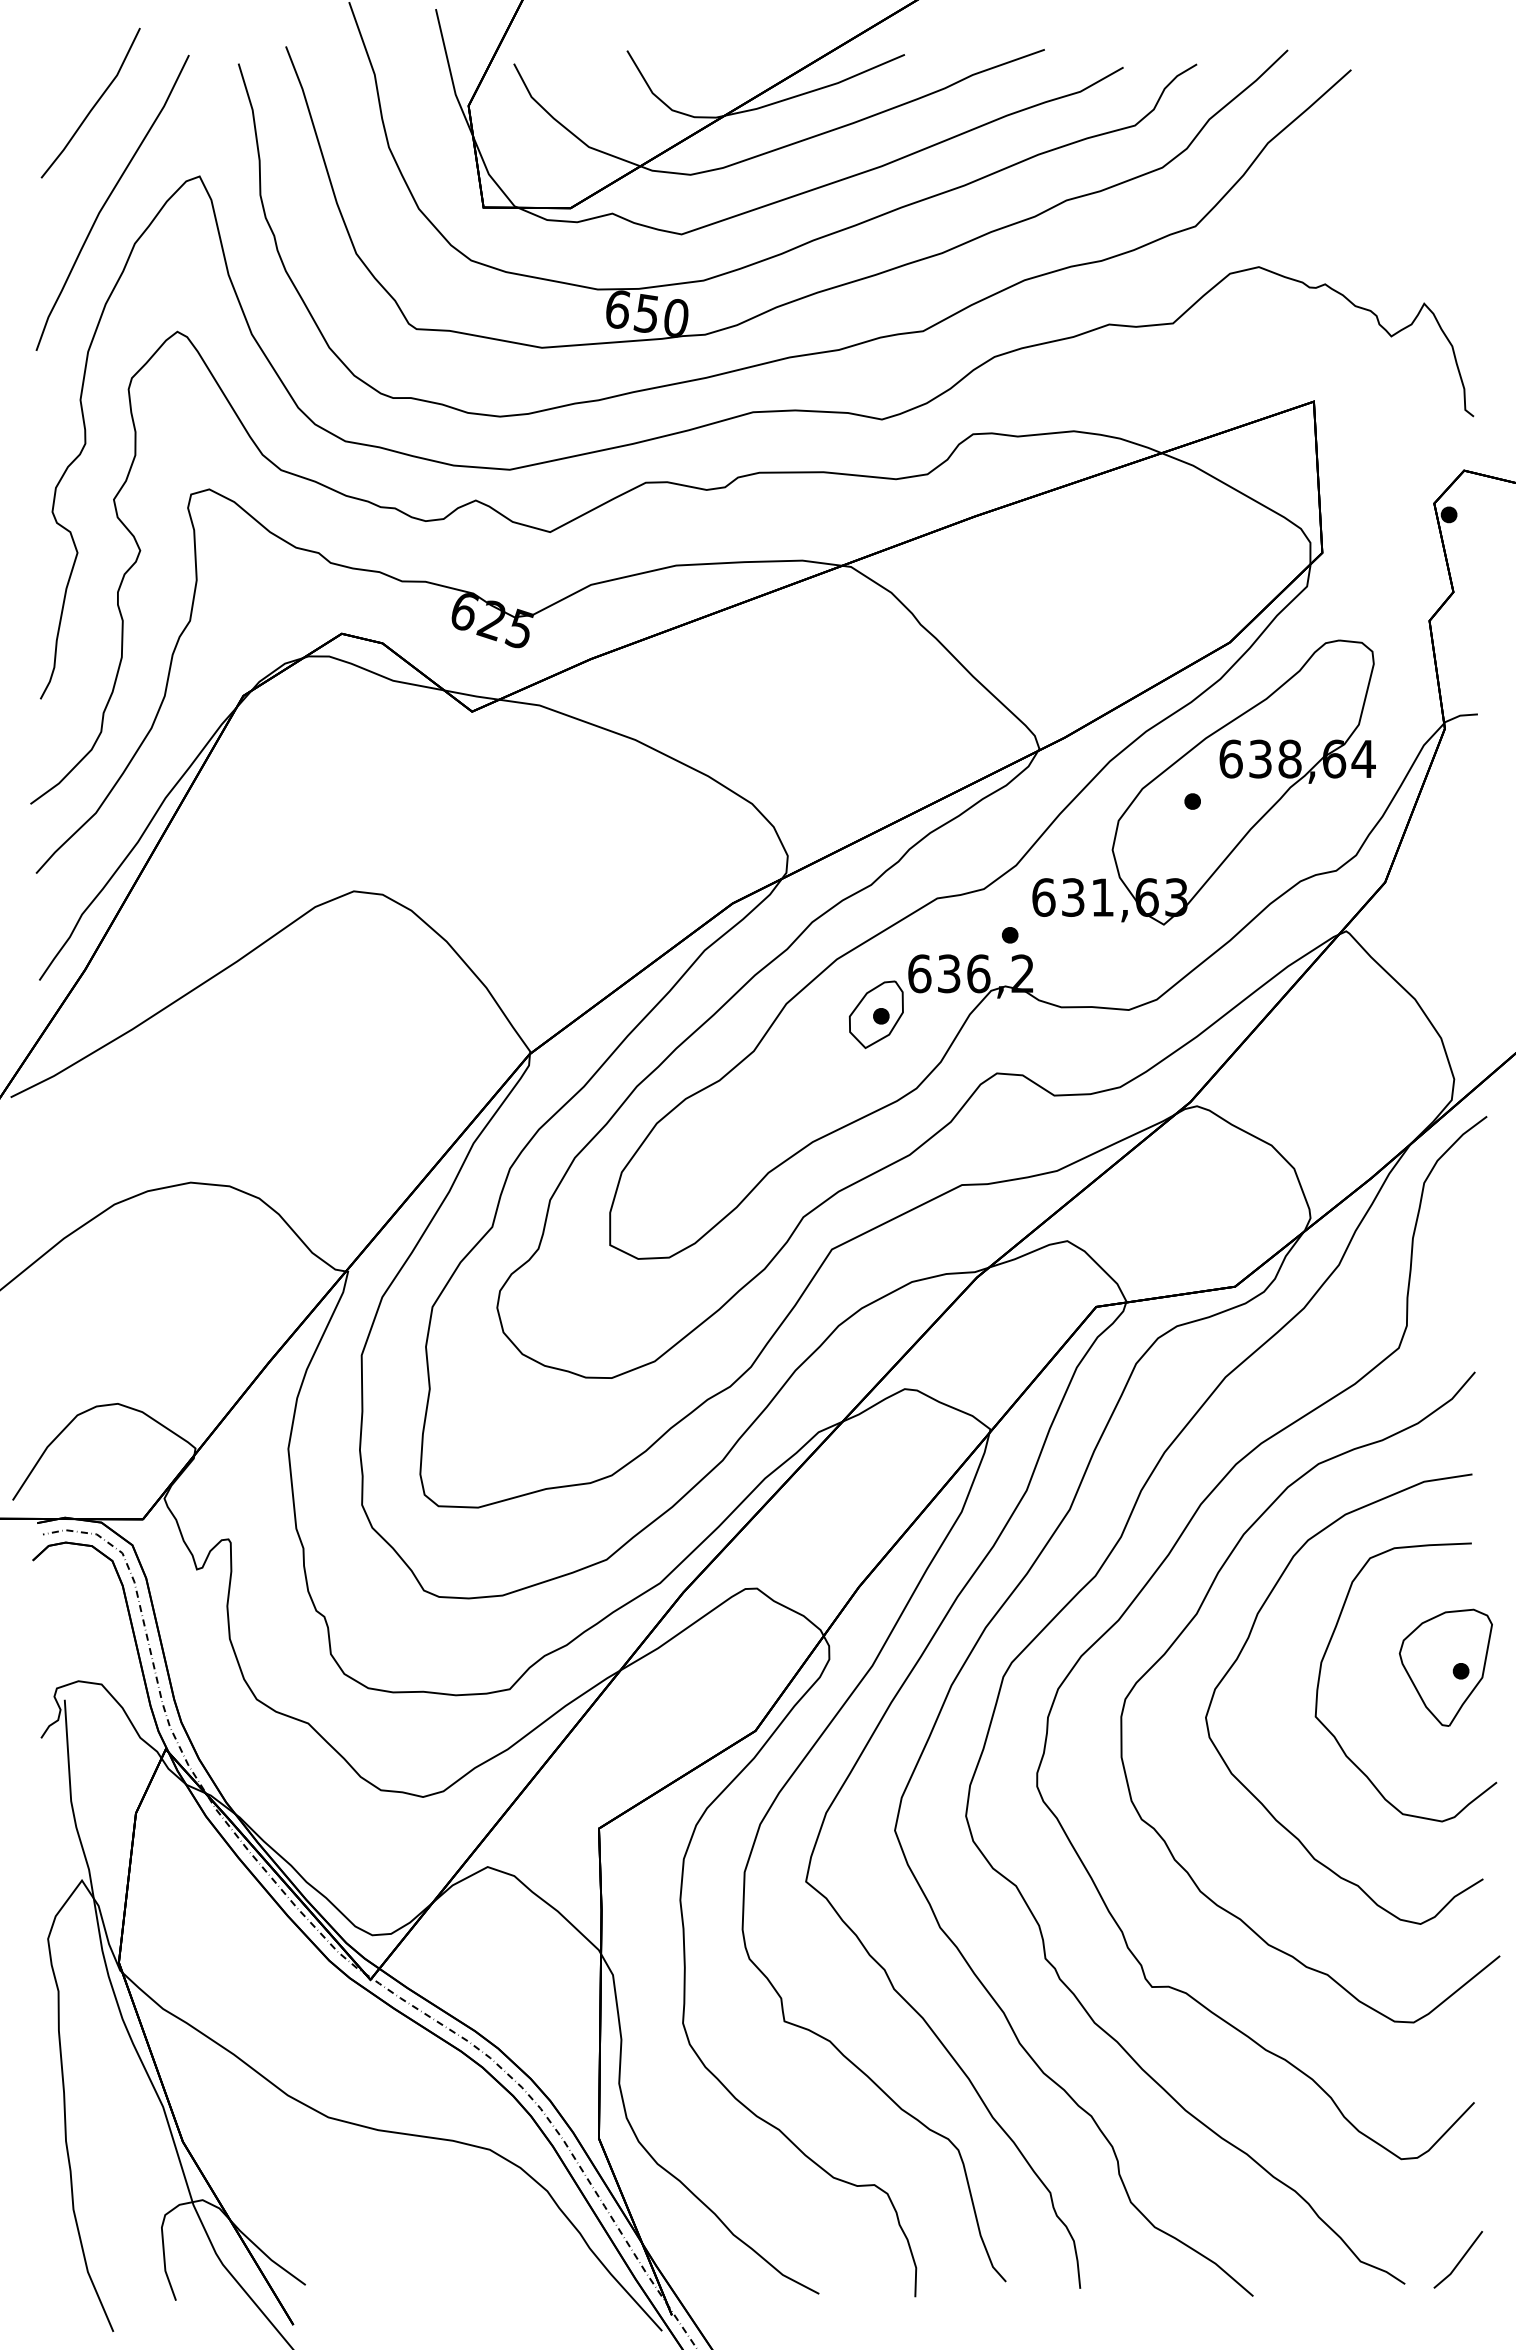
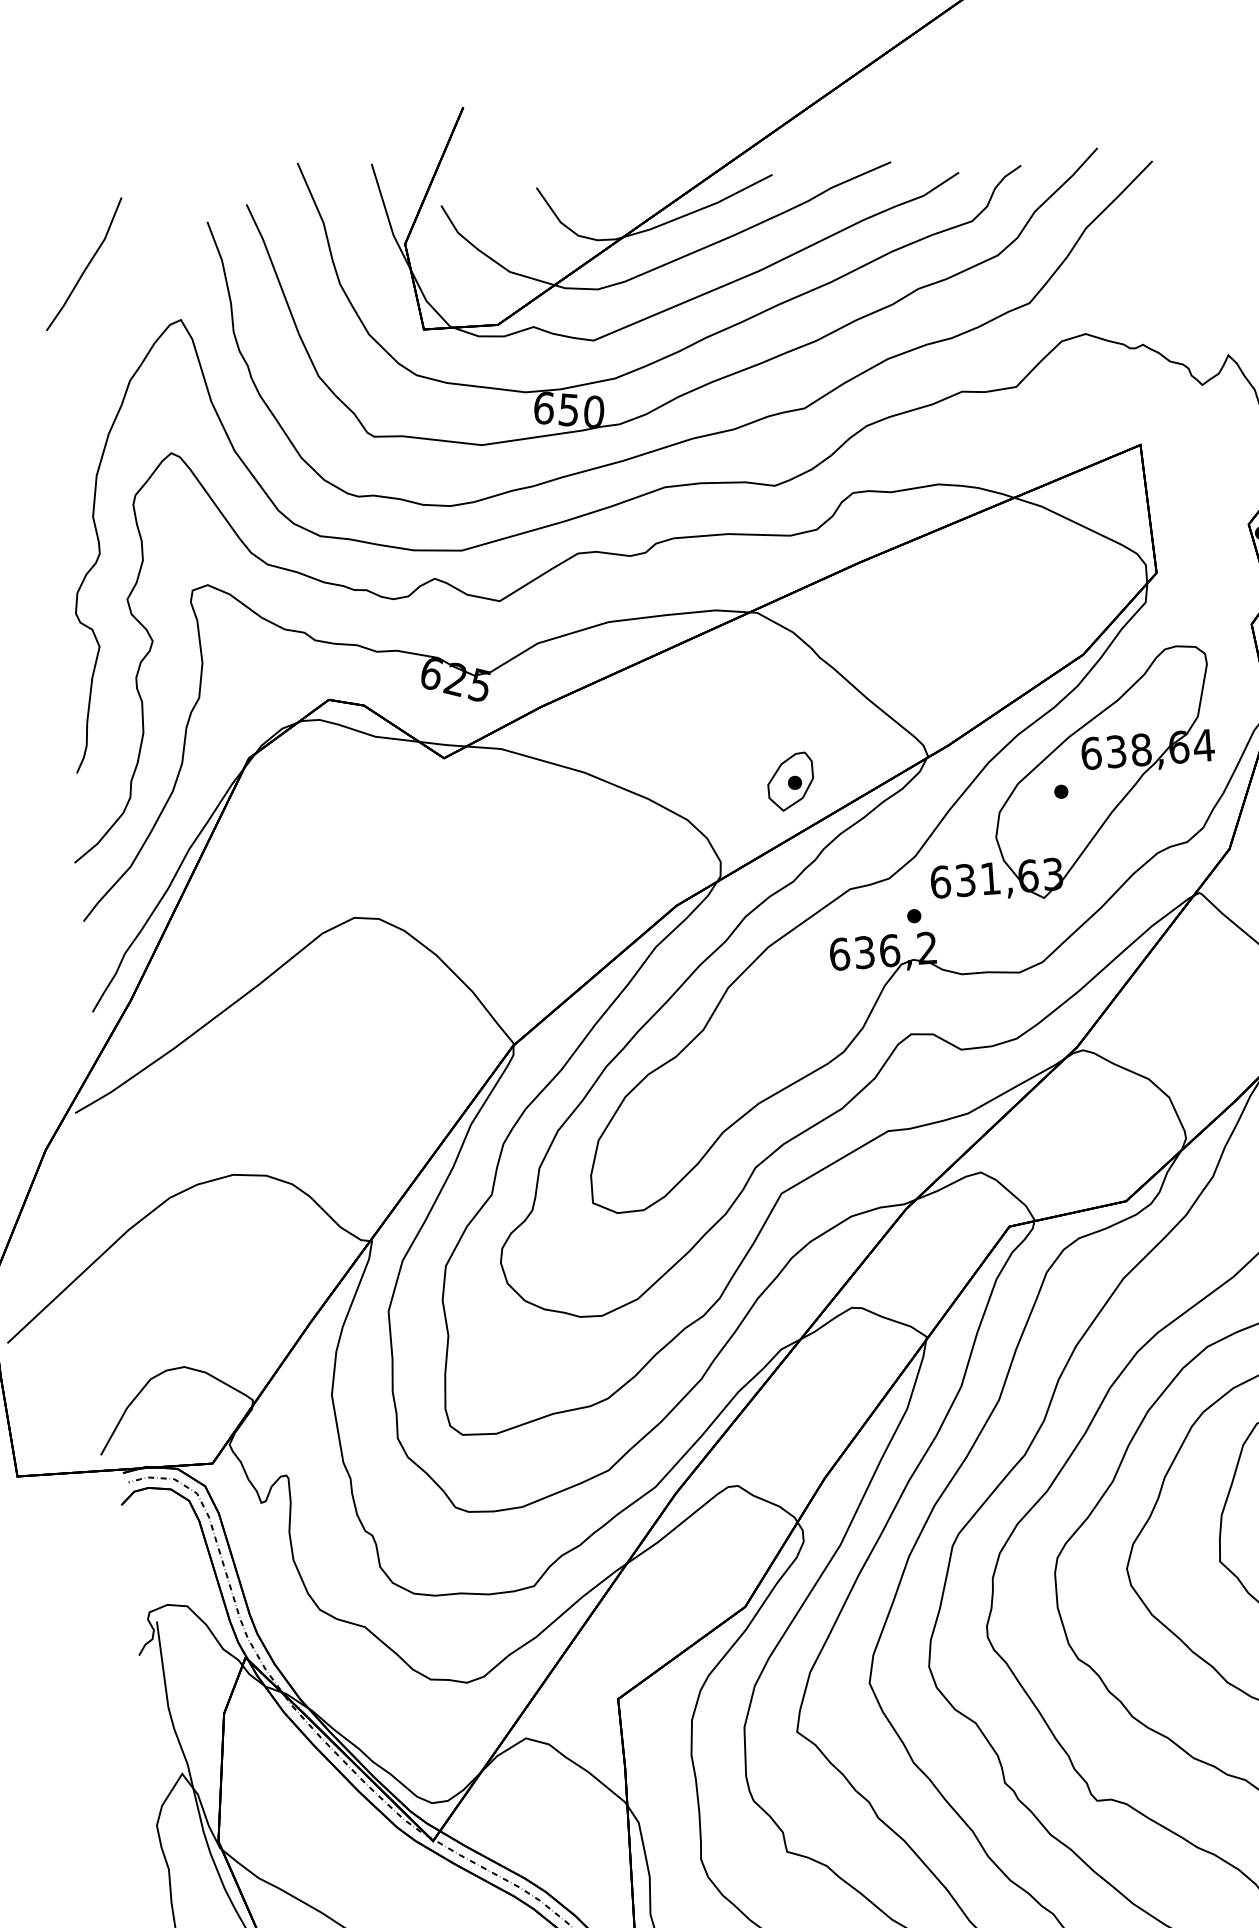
curve: (109, 198) -> (105, 344), removed
part: (876, 1014) -> (790, 781), moved

